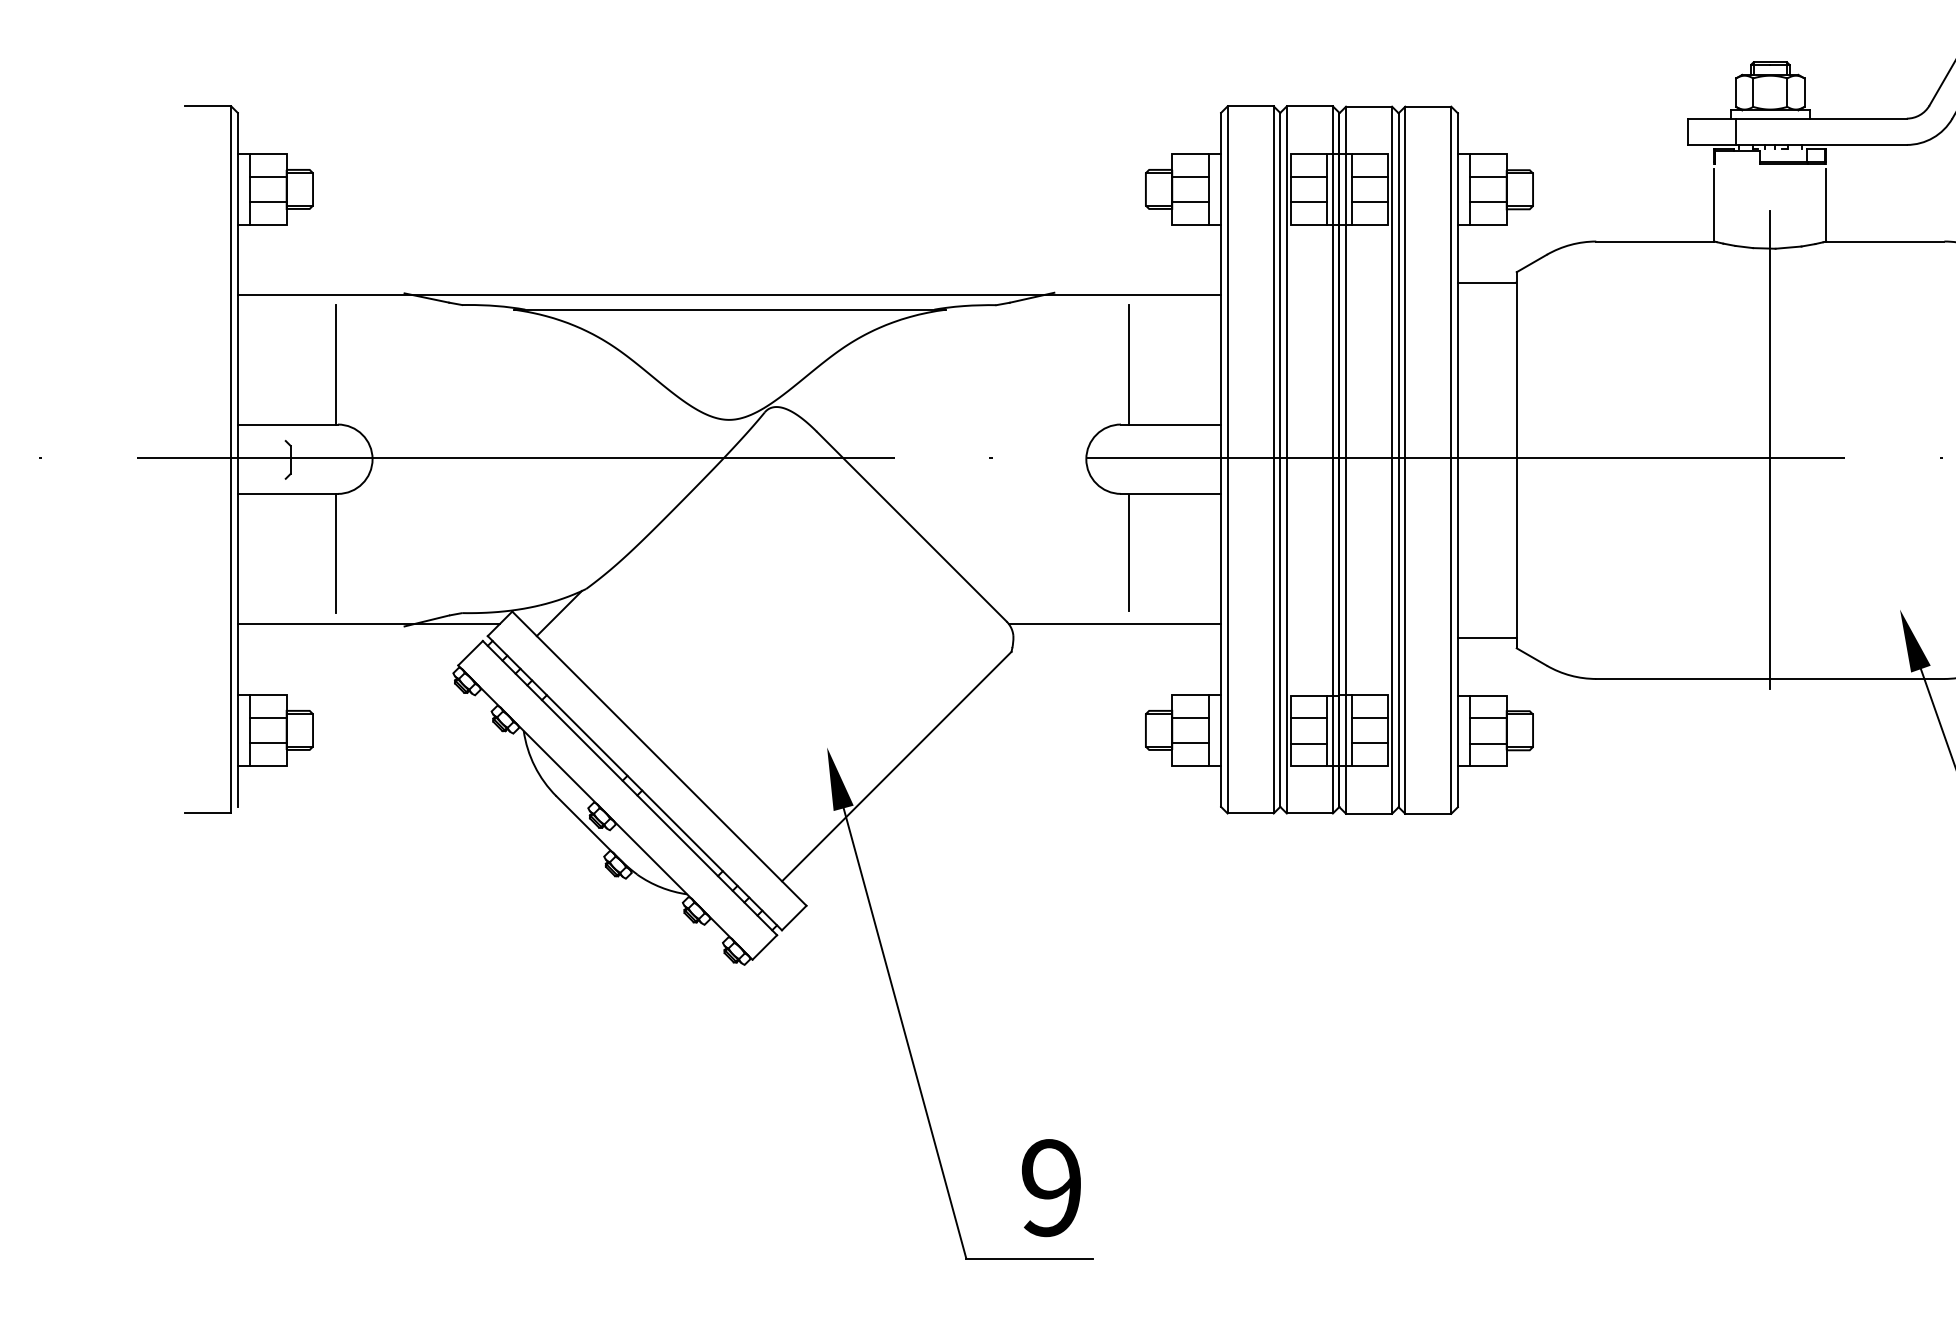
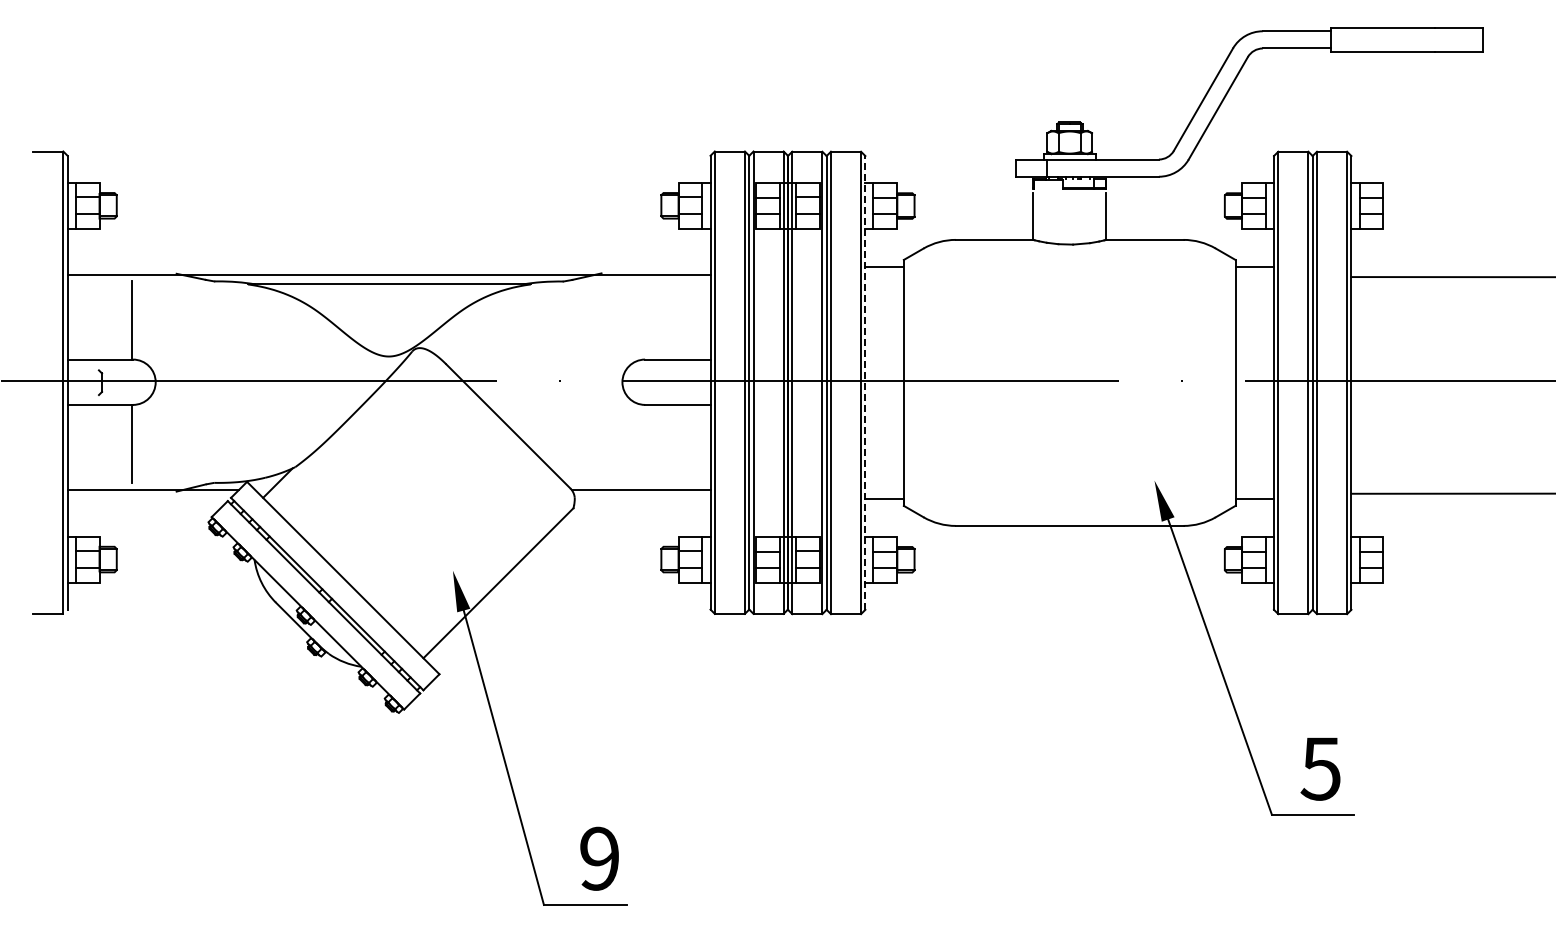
line: (1129, 364) -> (650, 320), removed
line: (1770, 448) -> (1069, 375), removed
line: (1458, 459) -> (865, 382), solid -> dashed
line: (1129, 552) -> (650, 443), removed

